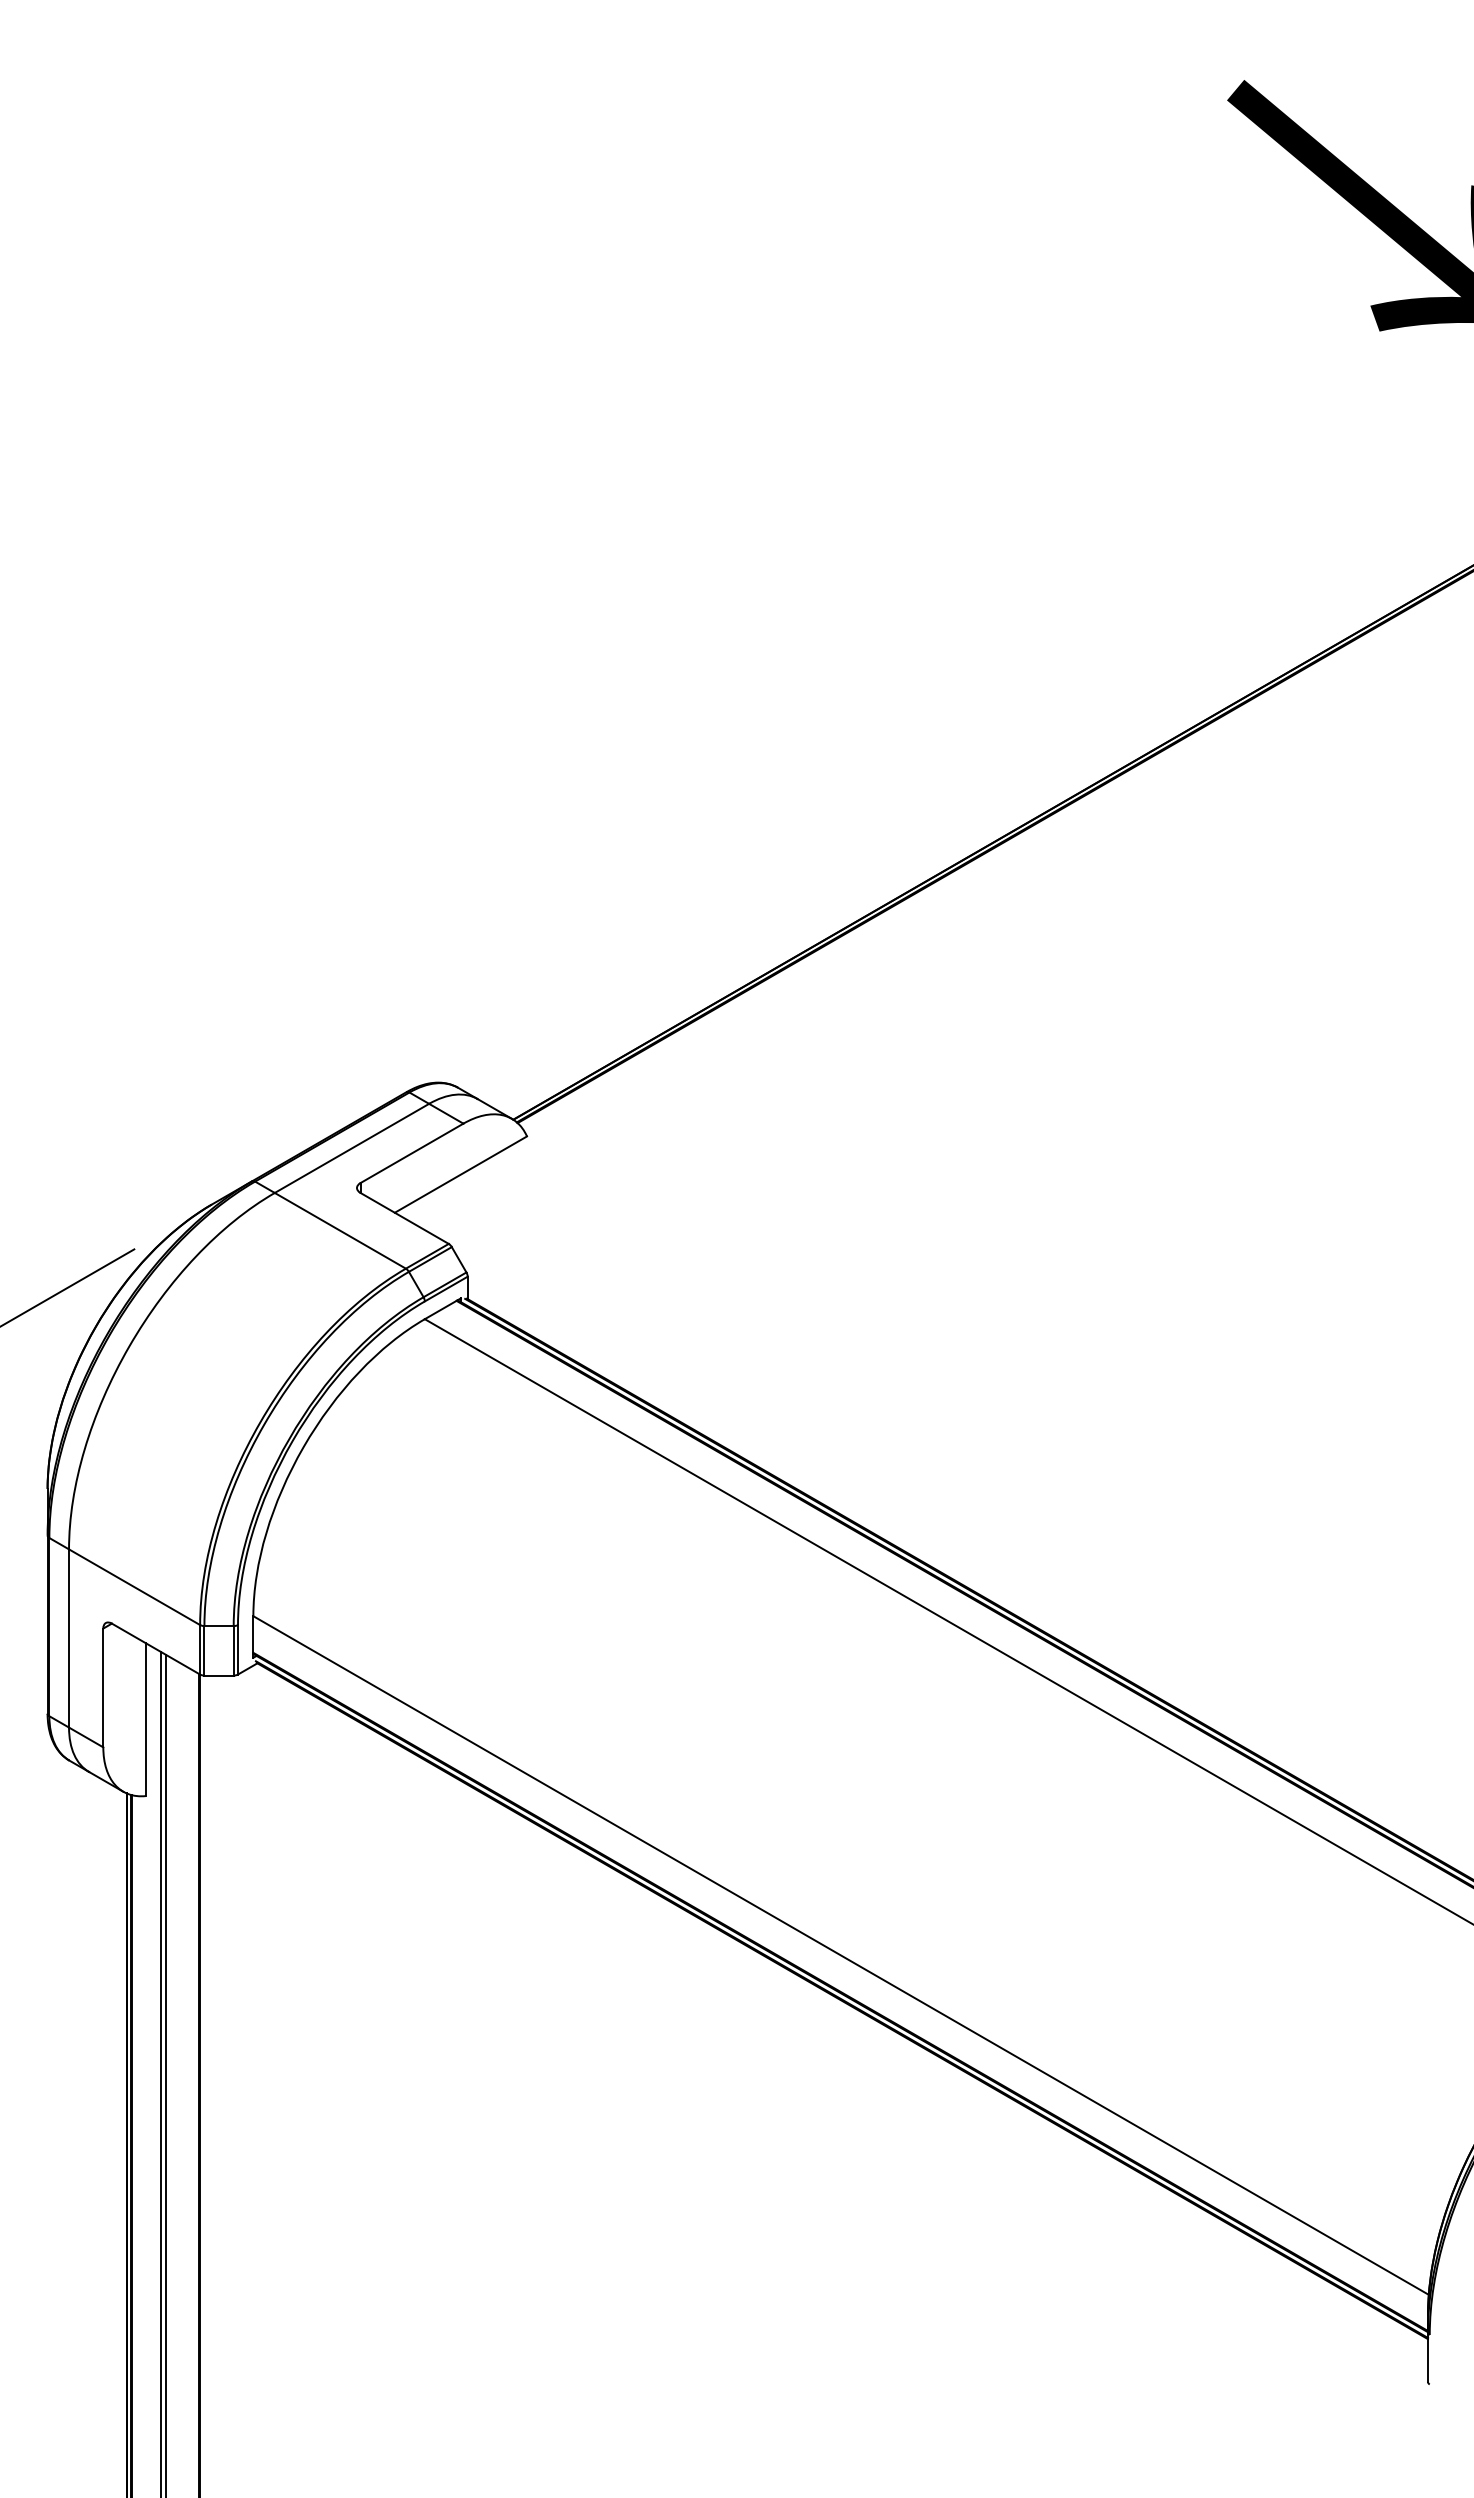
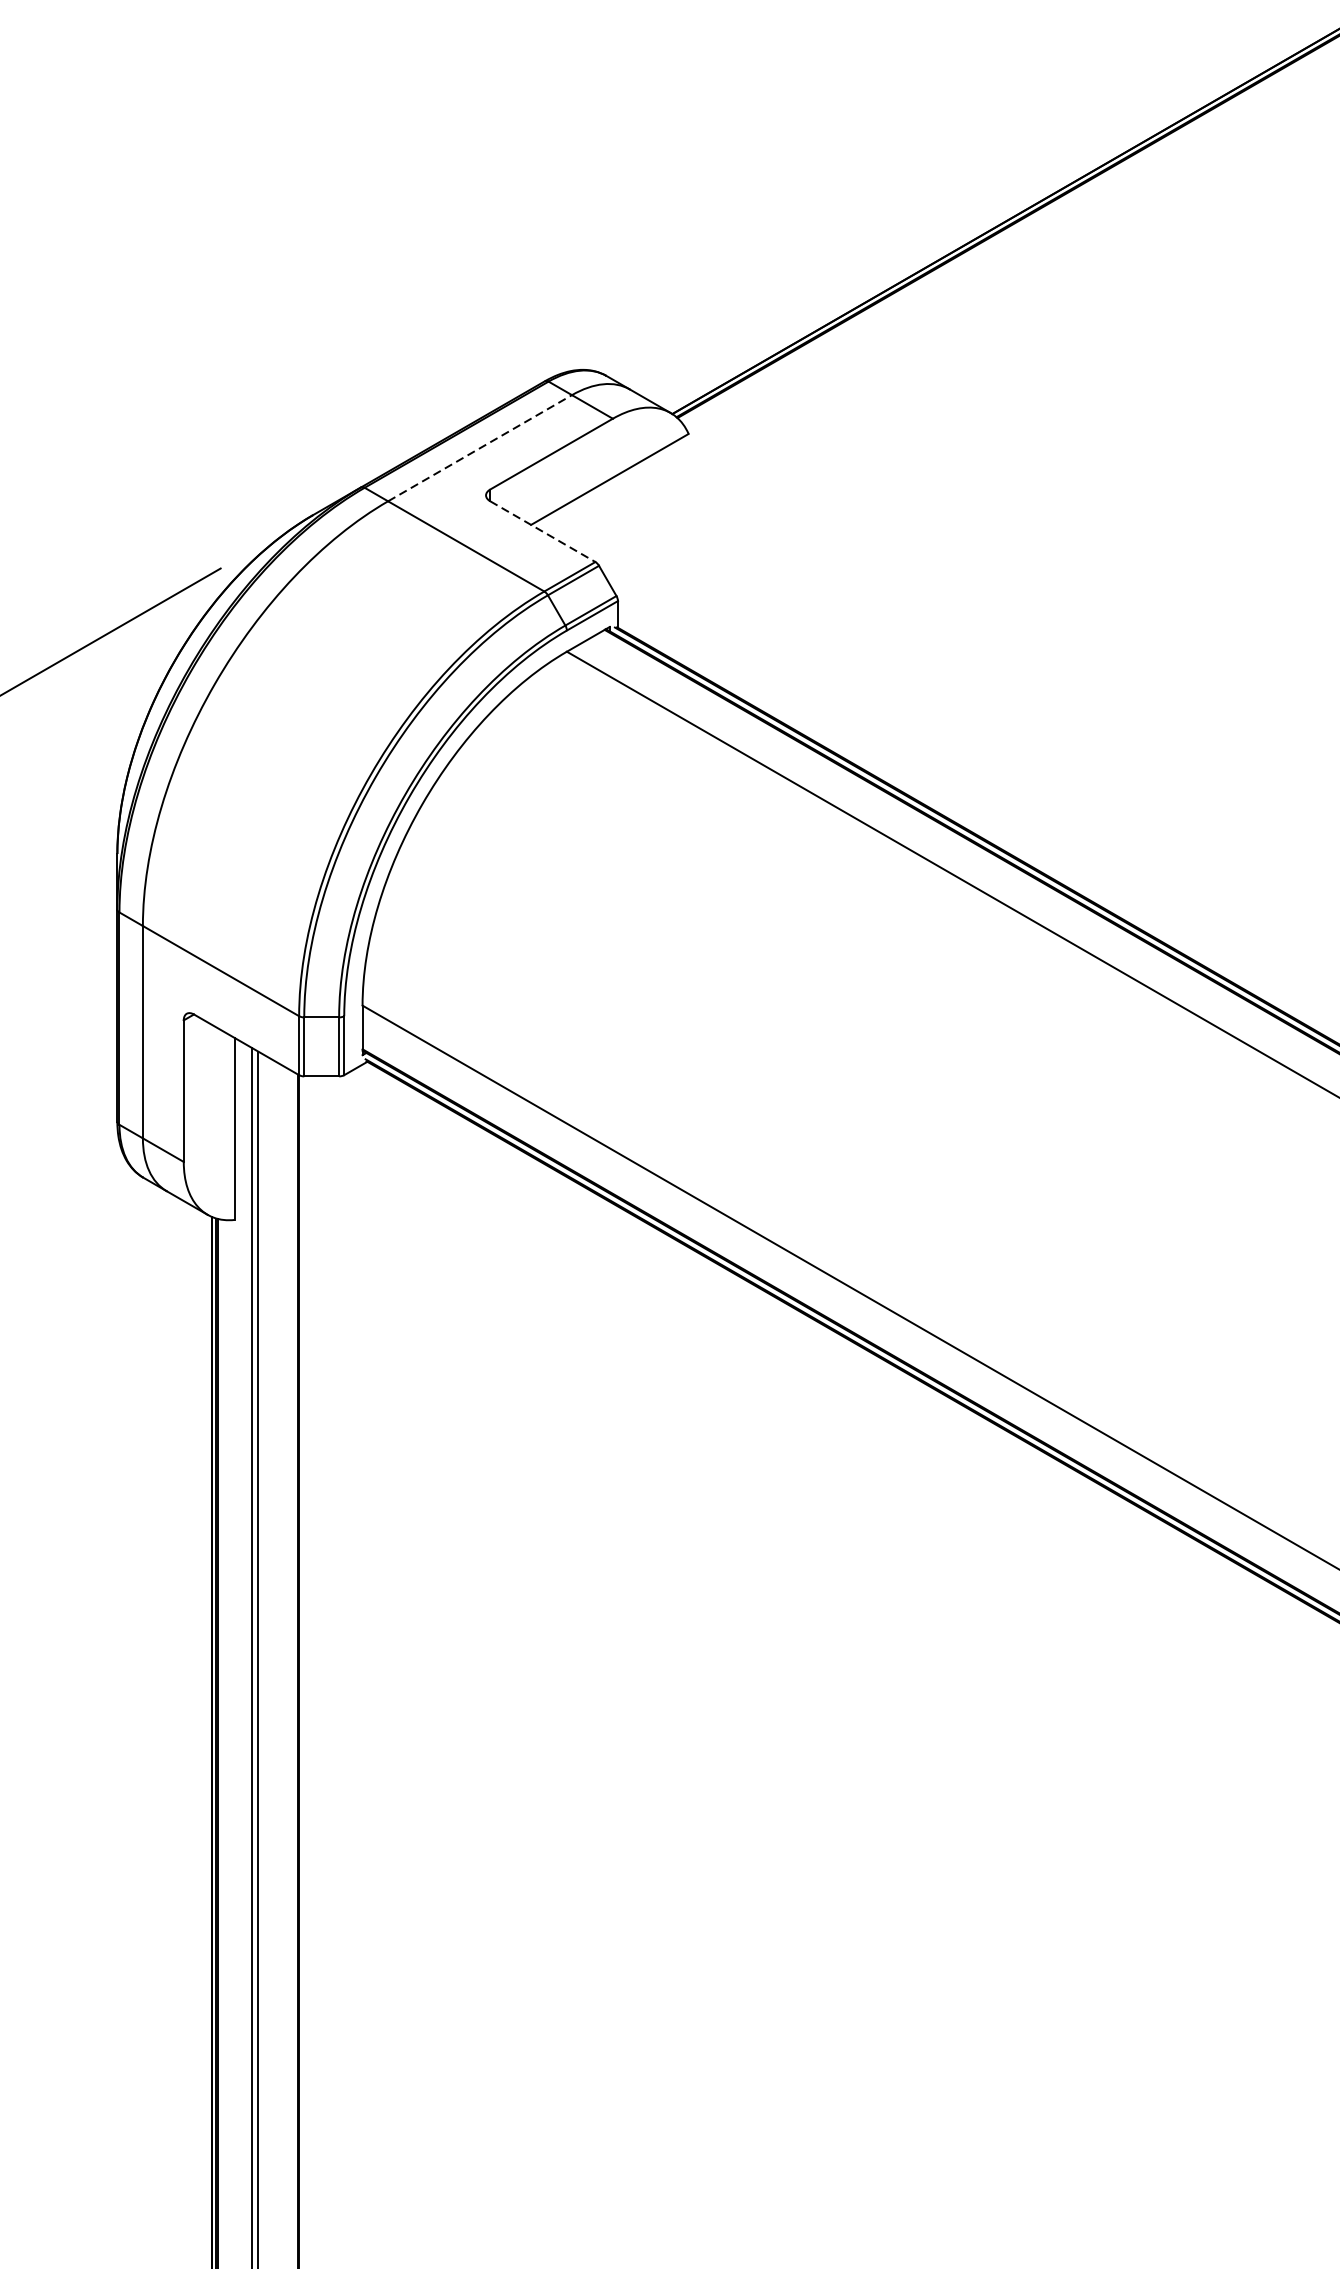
line: (352, 1148) -> (480, 448), solid -> dashed
line: (404, 1218) -> (542, 531), solid -> dashed

